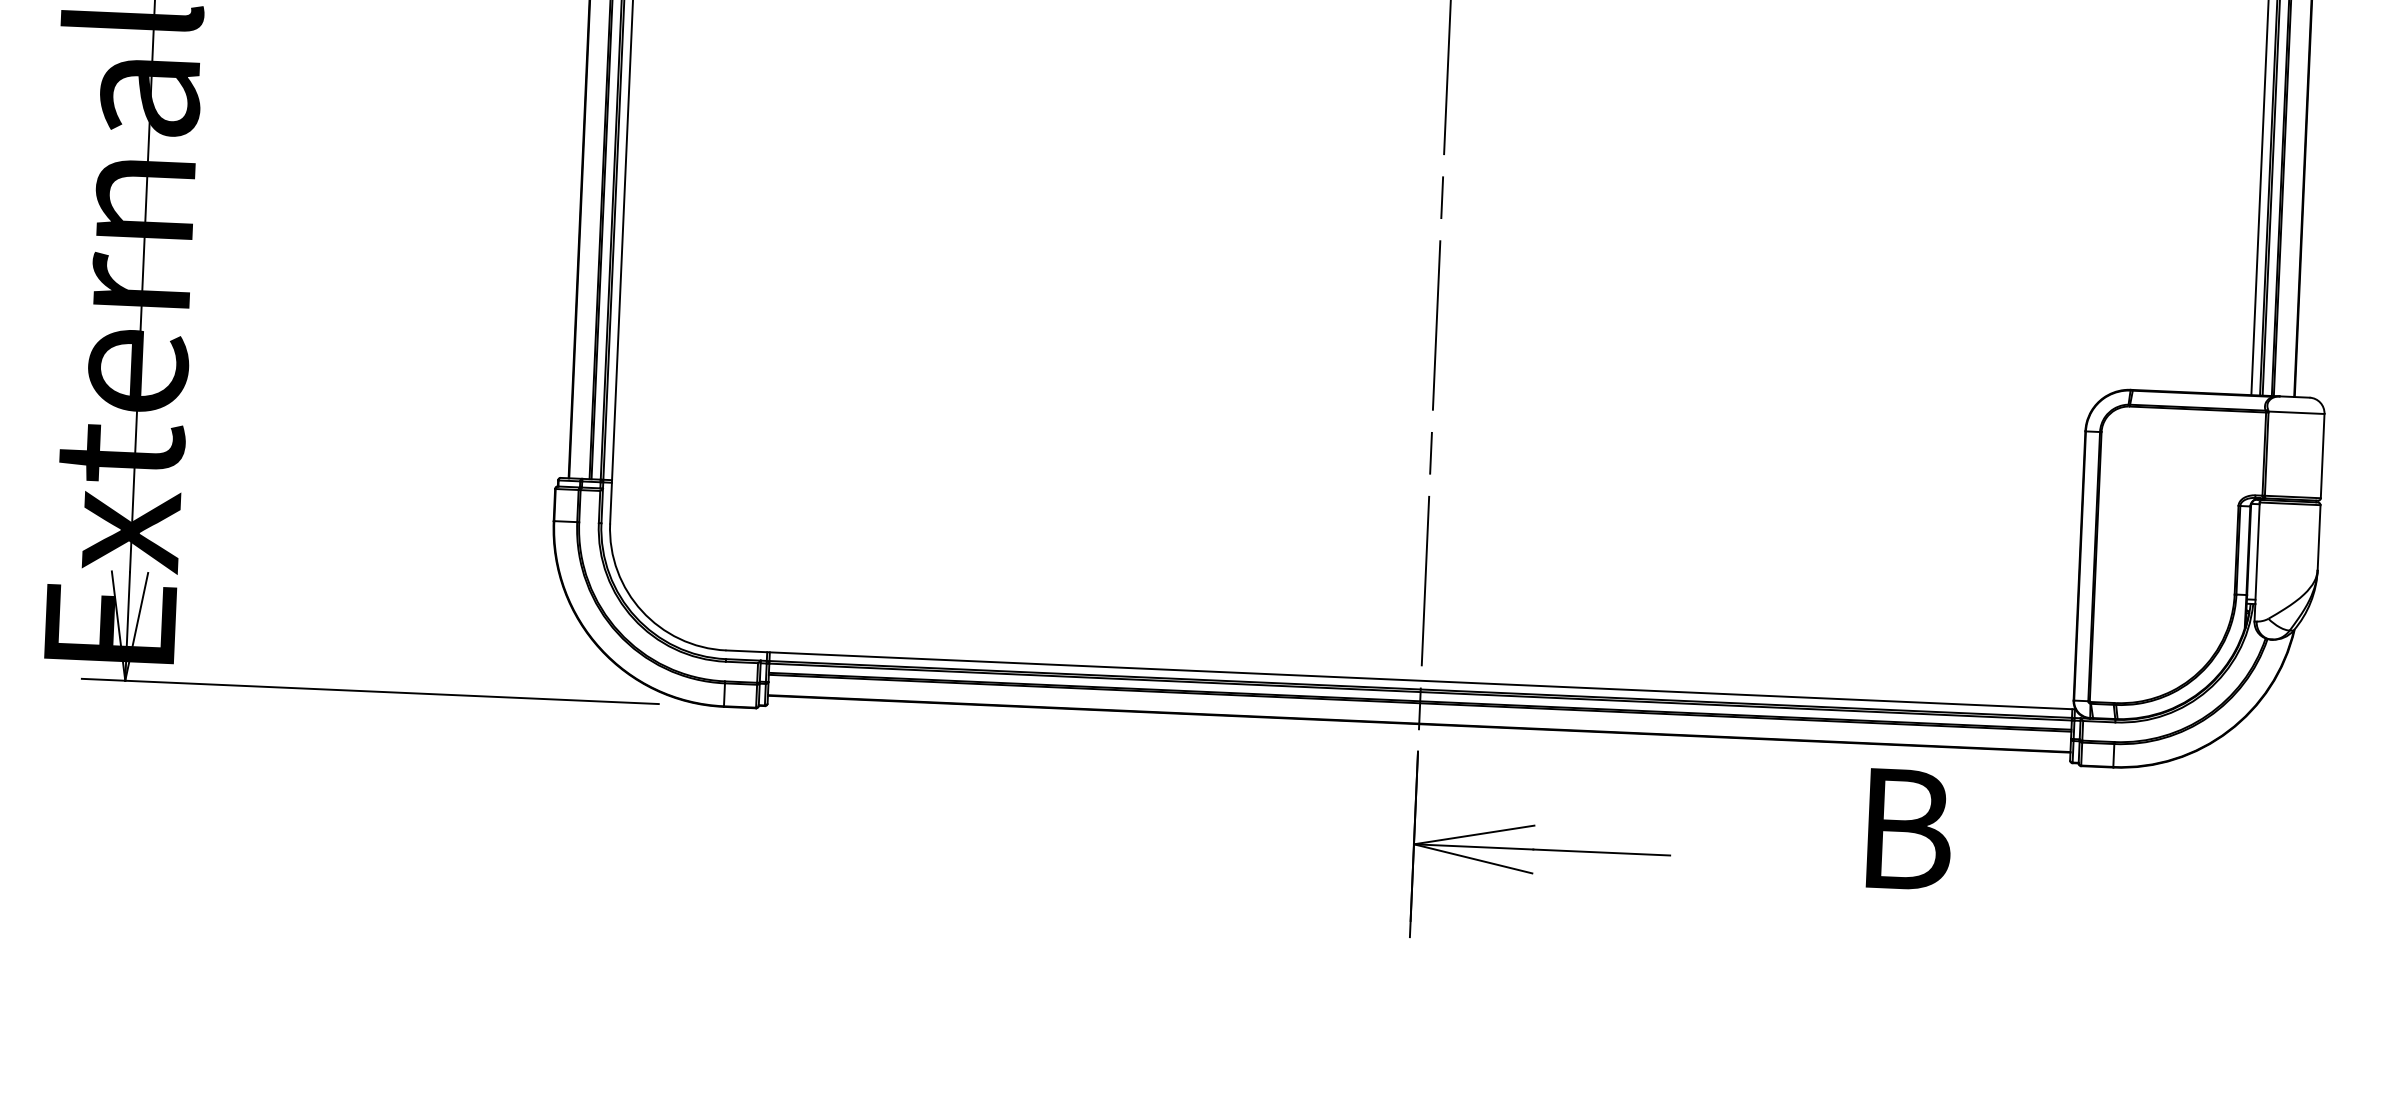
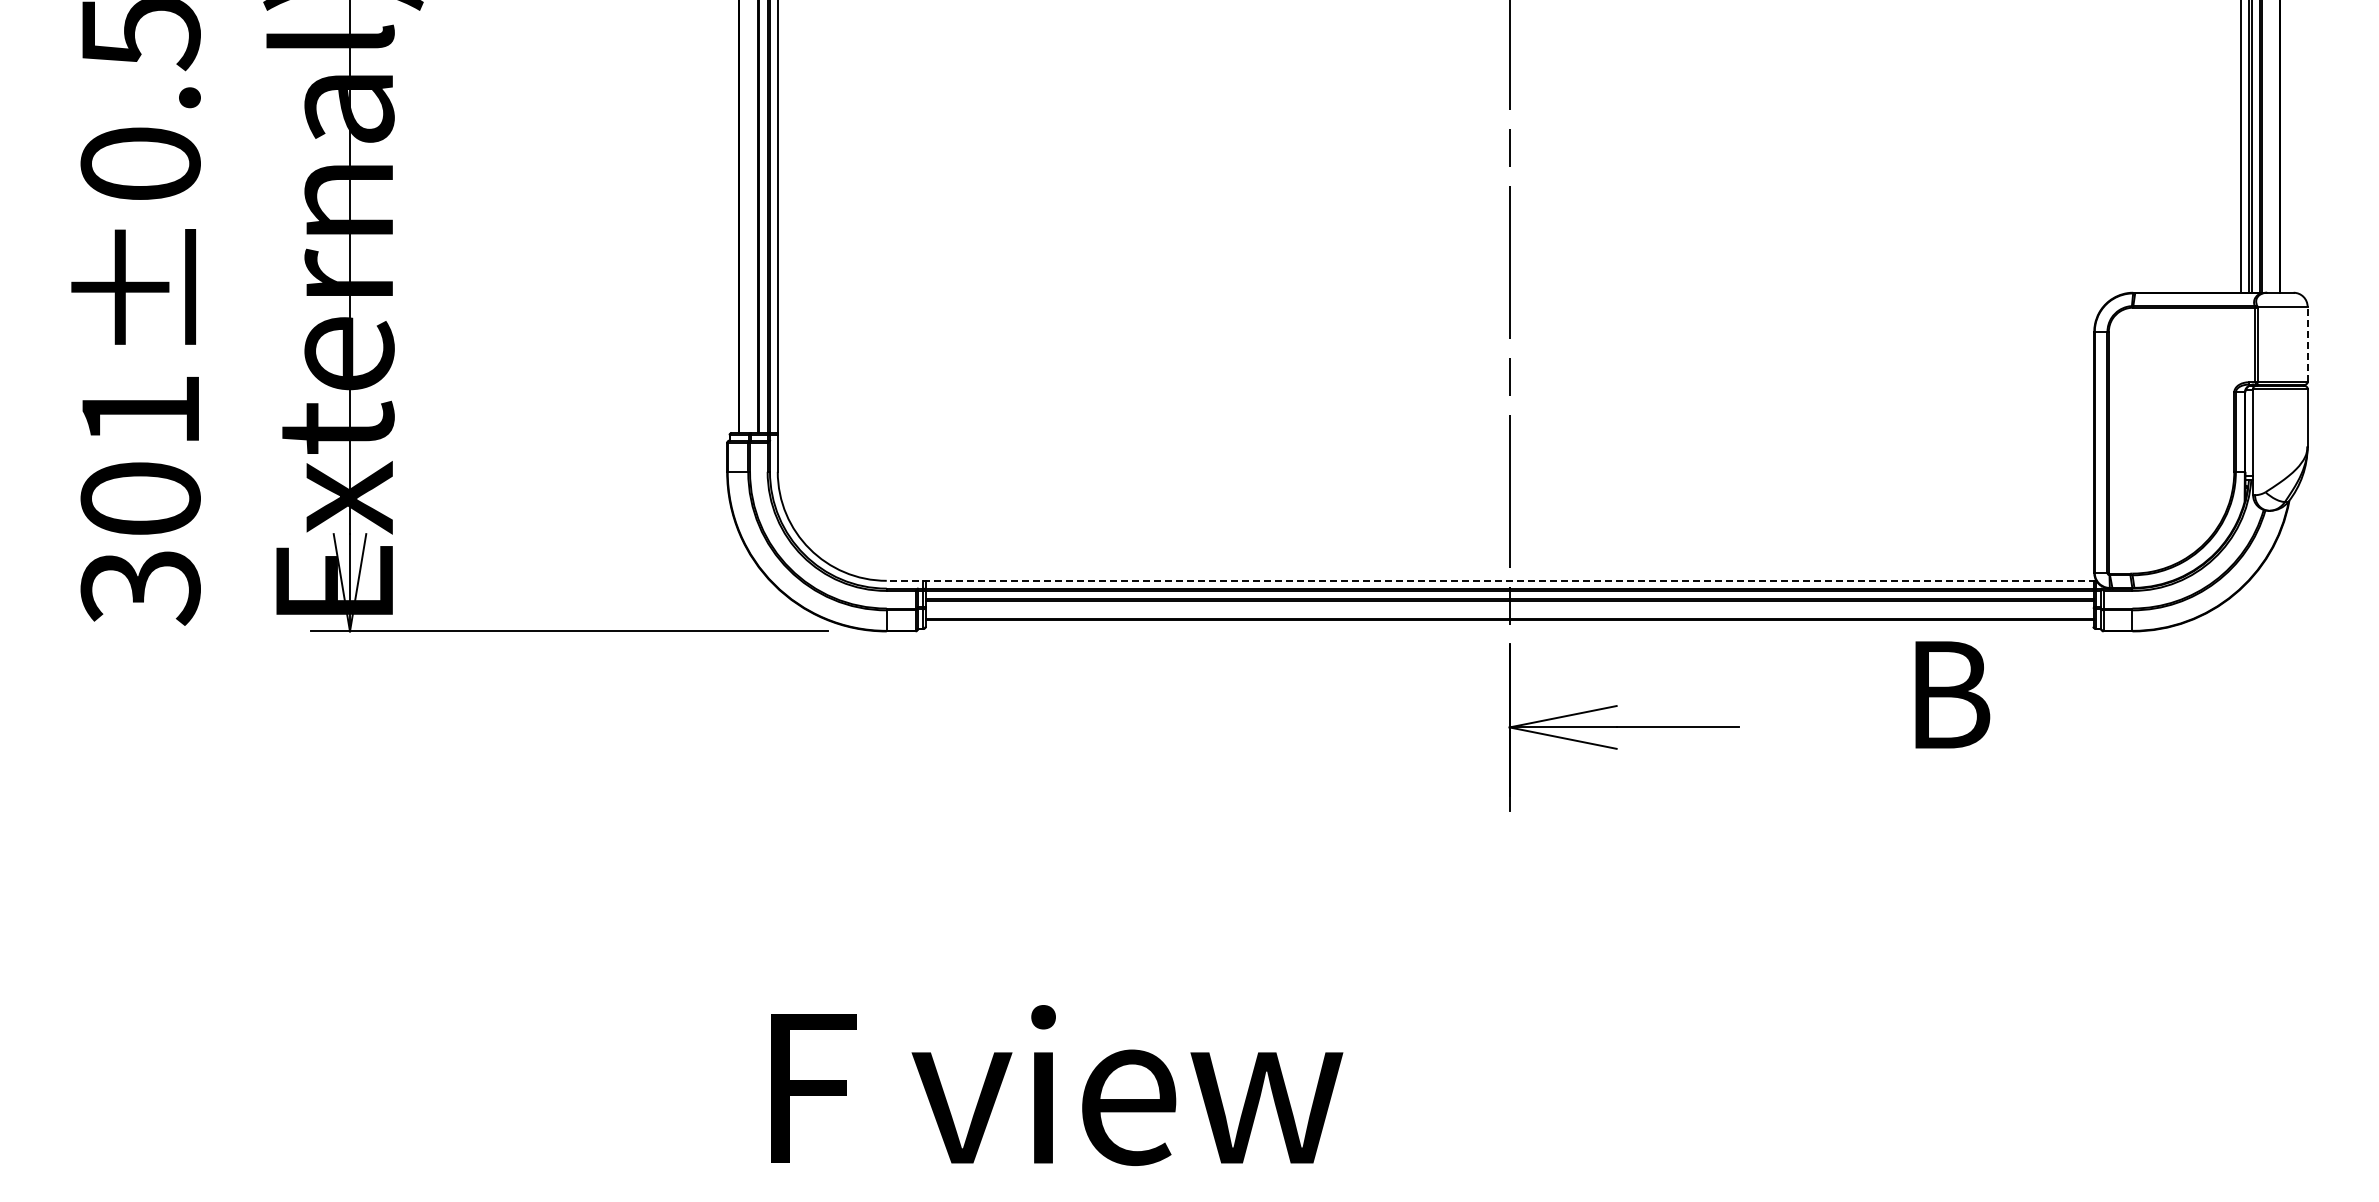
line: (2322, 456) -> (2307, 344), solid -> dashed
line: (1400, 679) -> (1491, 580), solid -> dashed

